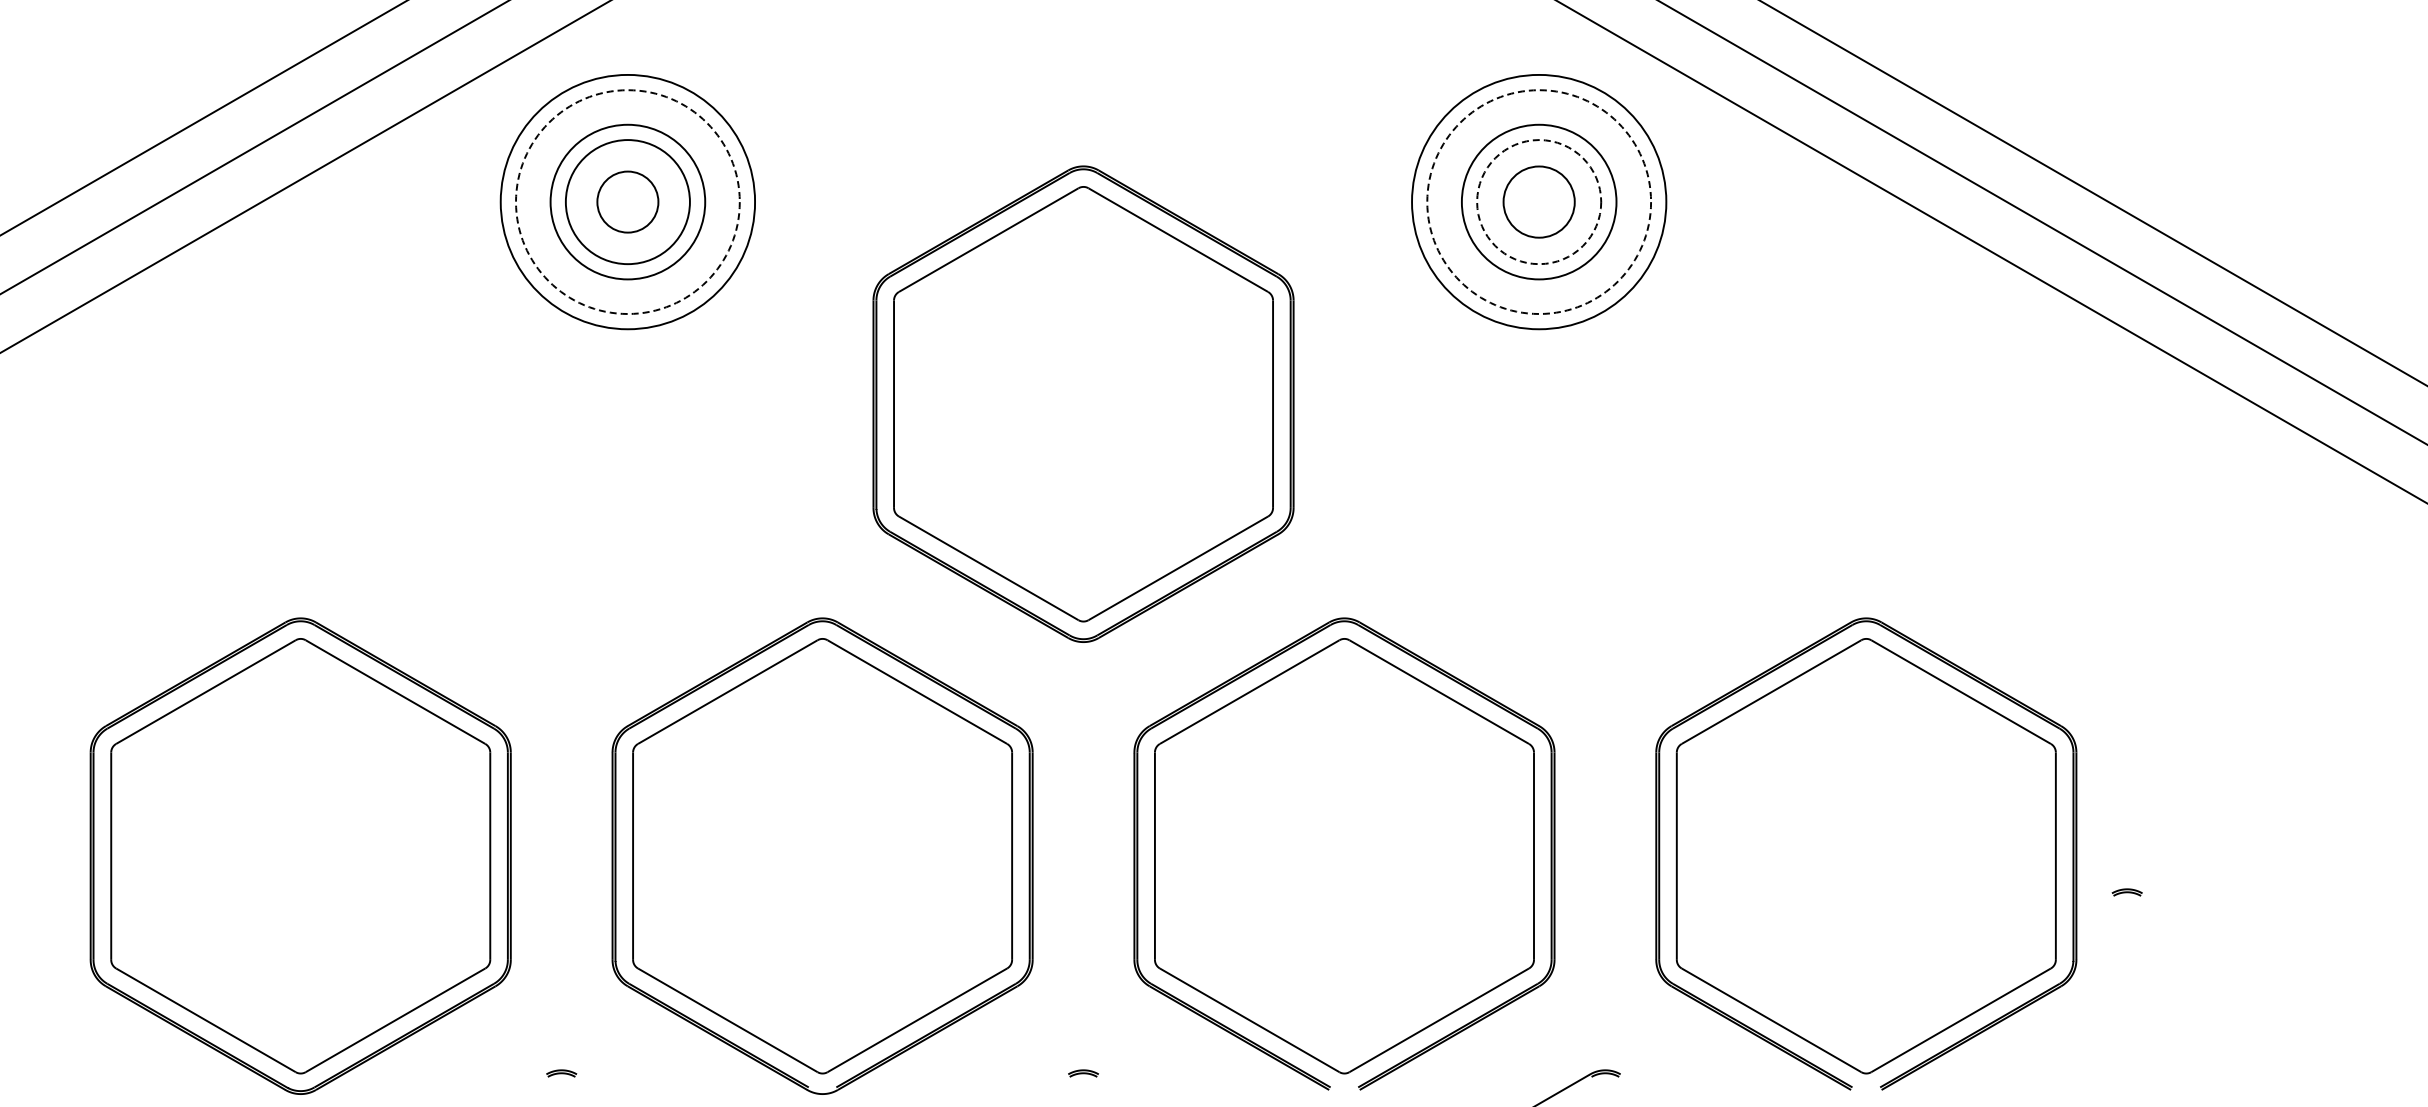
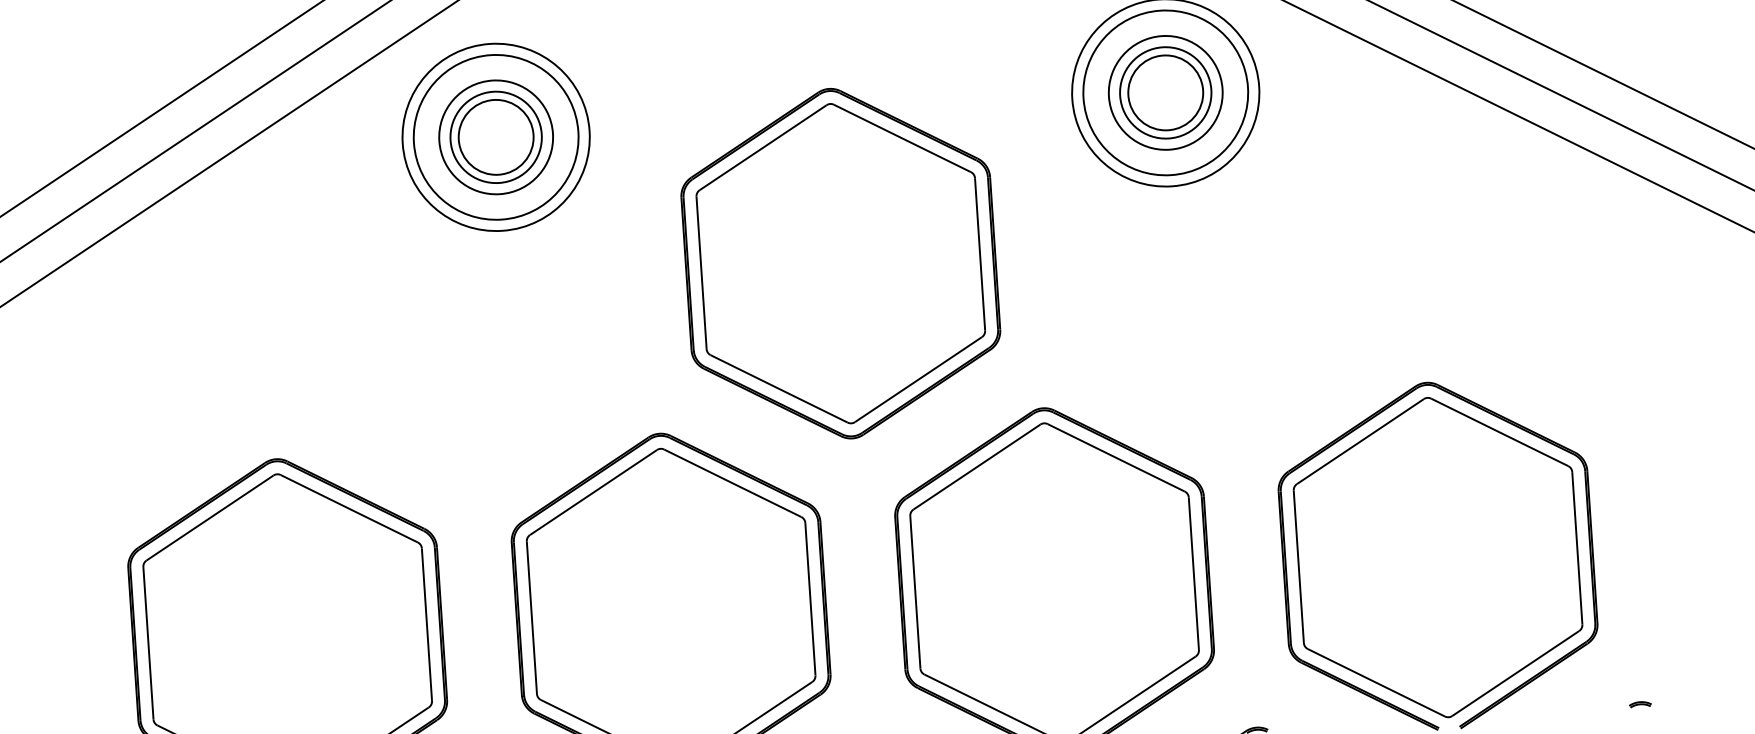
circle: (627, 201) -> (495, 136), size x1.67
circle: (1539, 201) -> (1165, 92), size x1.43
circle: (627, 202) -> (495, 137), dashed -> solid
circle: (1539, 202) -> (1166, 93), dashed -> solid
circle: (1539, 202) -> (1166, 93), dashed -> solid
part: (2126, 892) -> (1639, 704), moved

